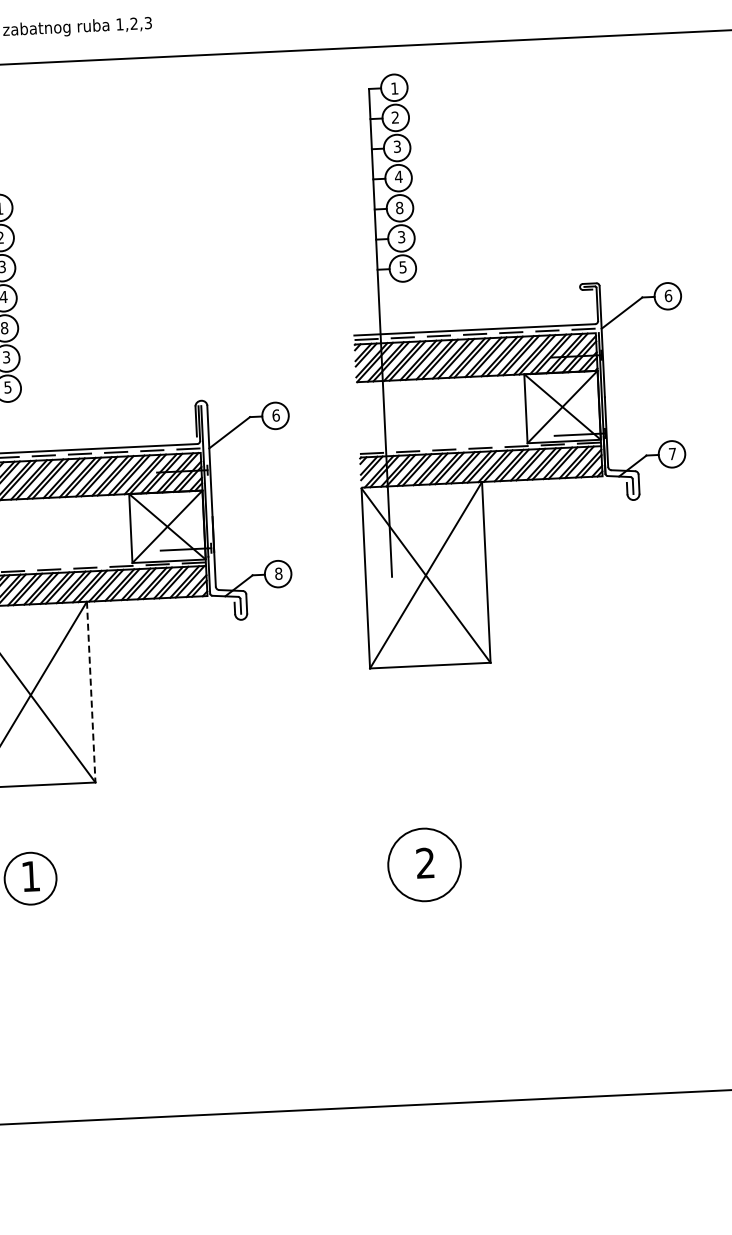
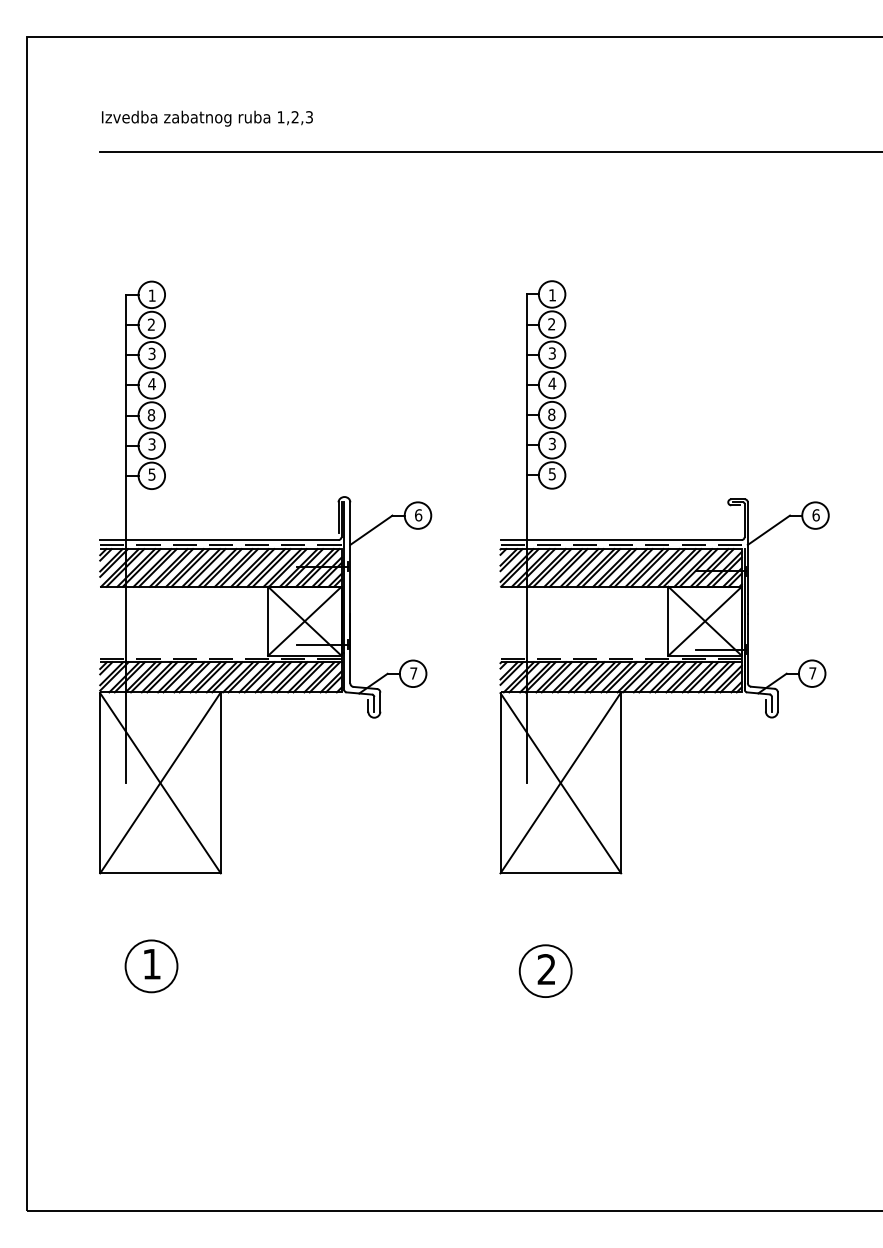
part: (519, 365) -> (664, 577), moved
text: (278, 573) -> (413, 673), 8 -> 7
line: (90, 692) -> (220, 783), dashed -> solid
circle: (424, 865) -> (545, 971), size x0.71

